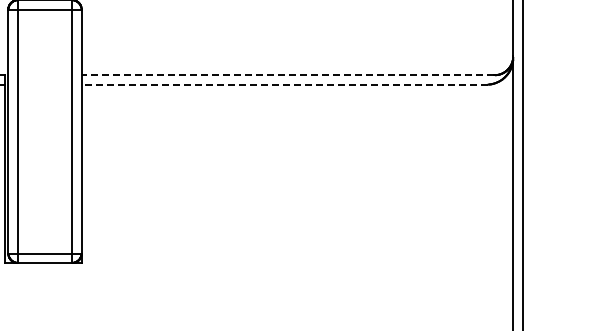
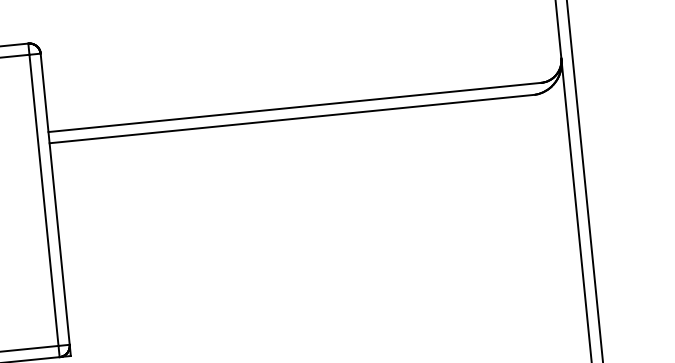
line: (287, 75) -> (294, 107), dashed -> solid
line: (284, 84) -> (291, 118), dashed -> solid

